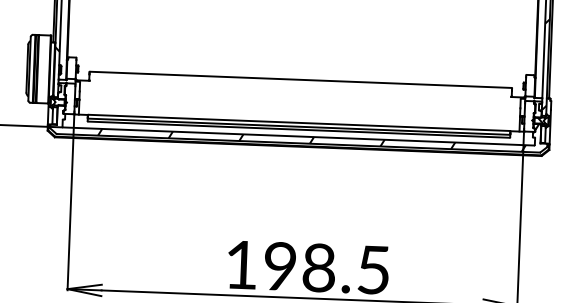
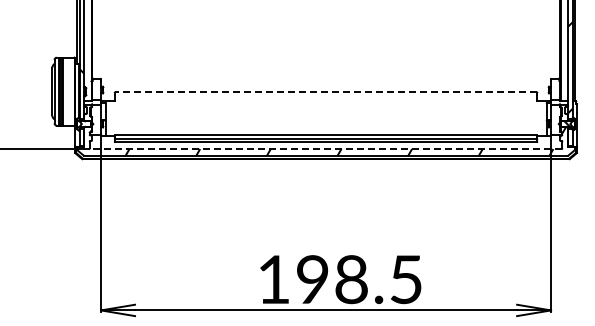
line: (301, 80) -> (326, 92), solid -> dashed
line: (299, 136) -> (326, 149), solid -> dashed

